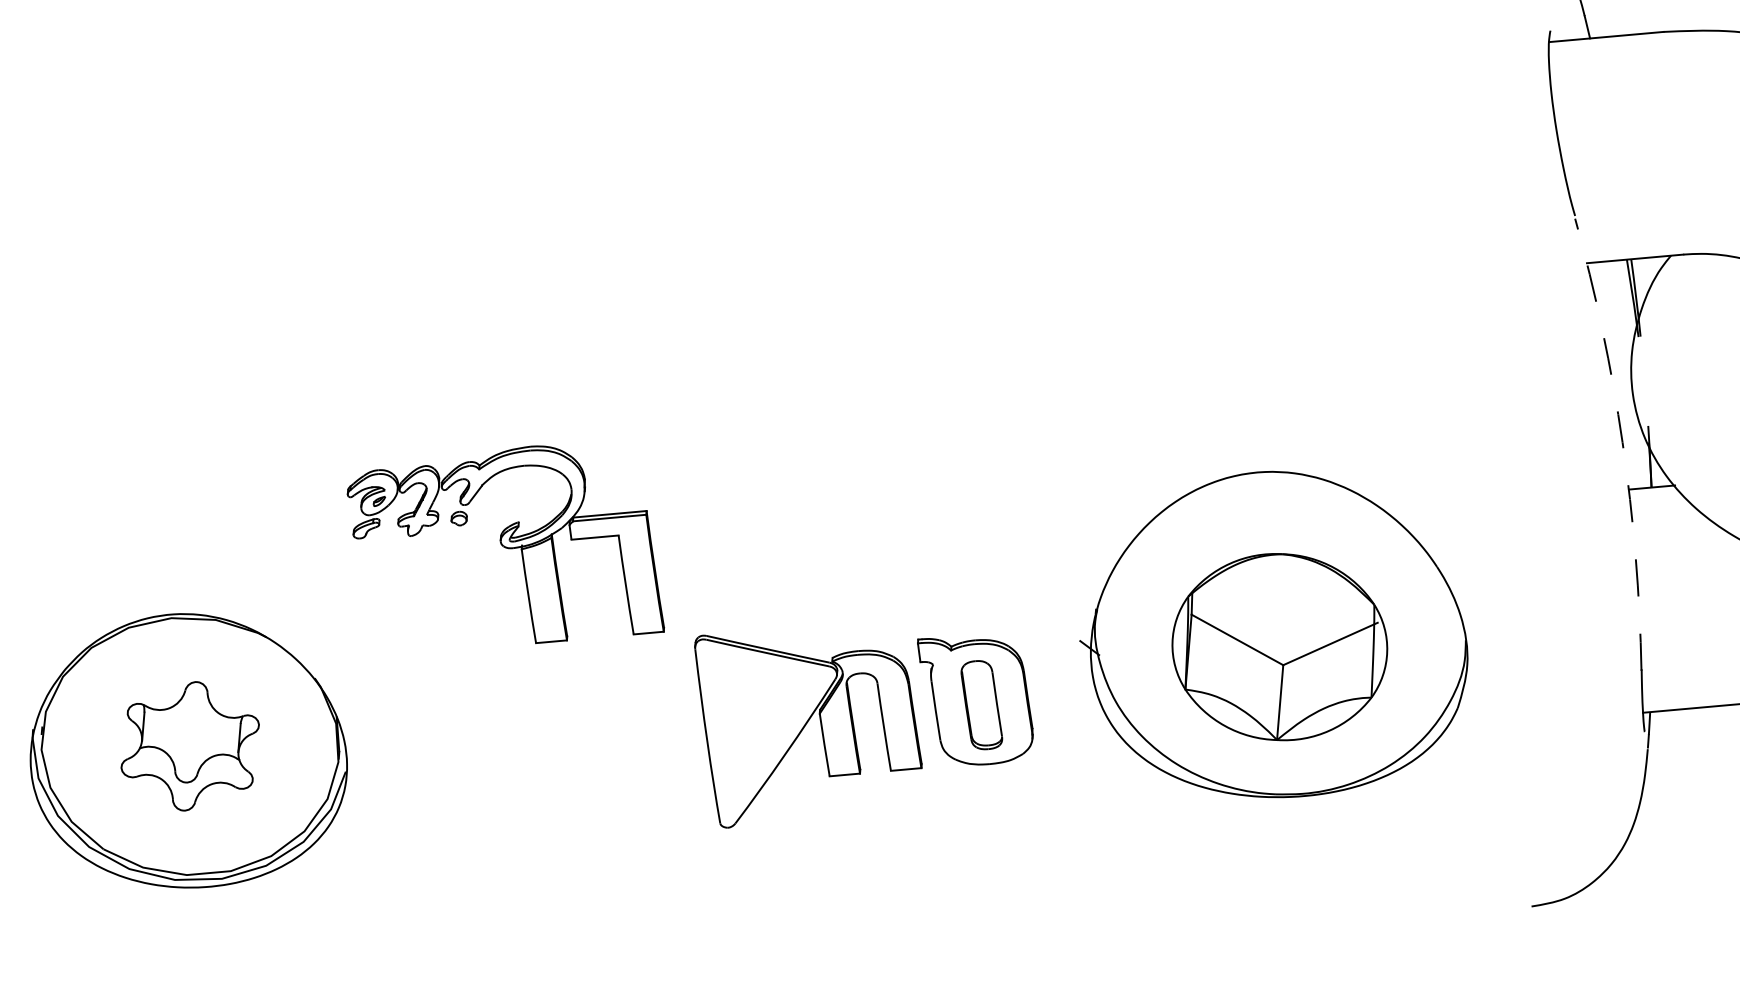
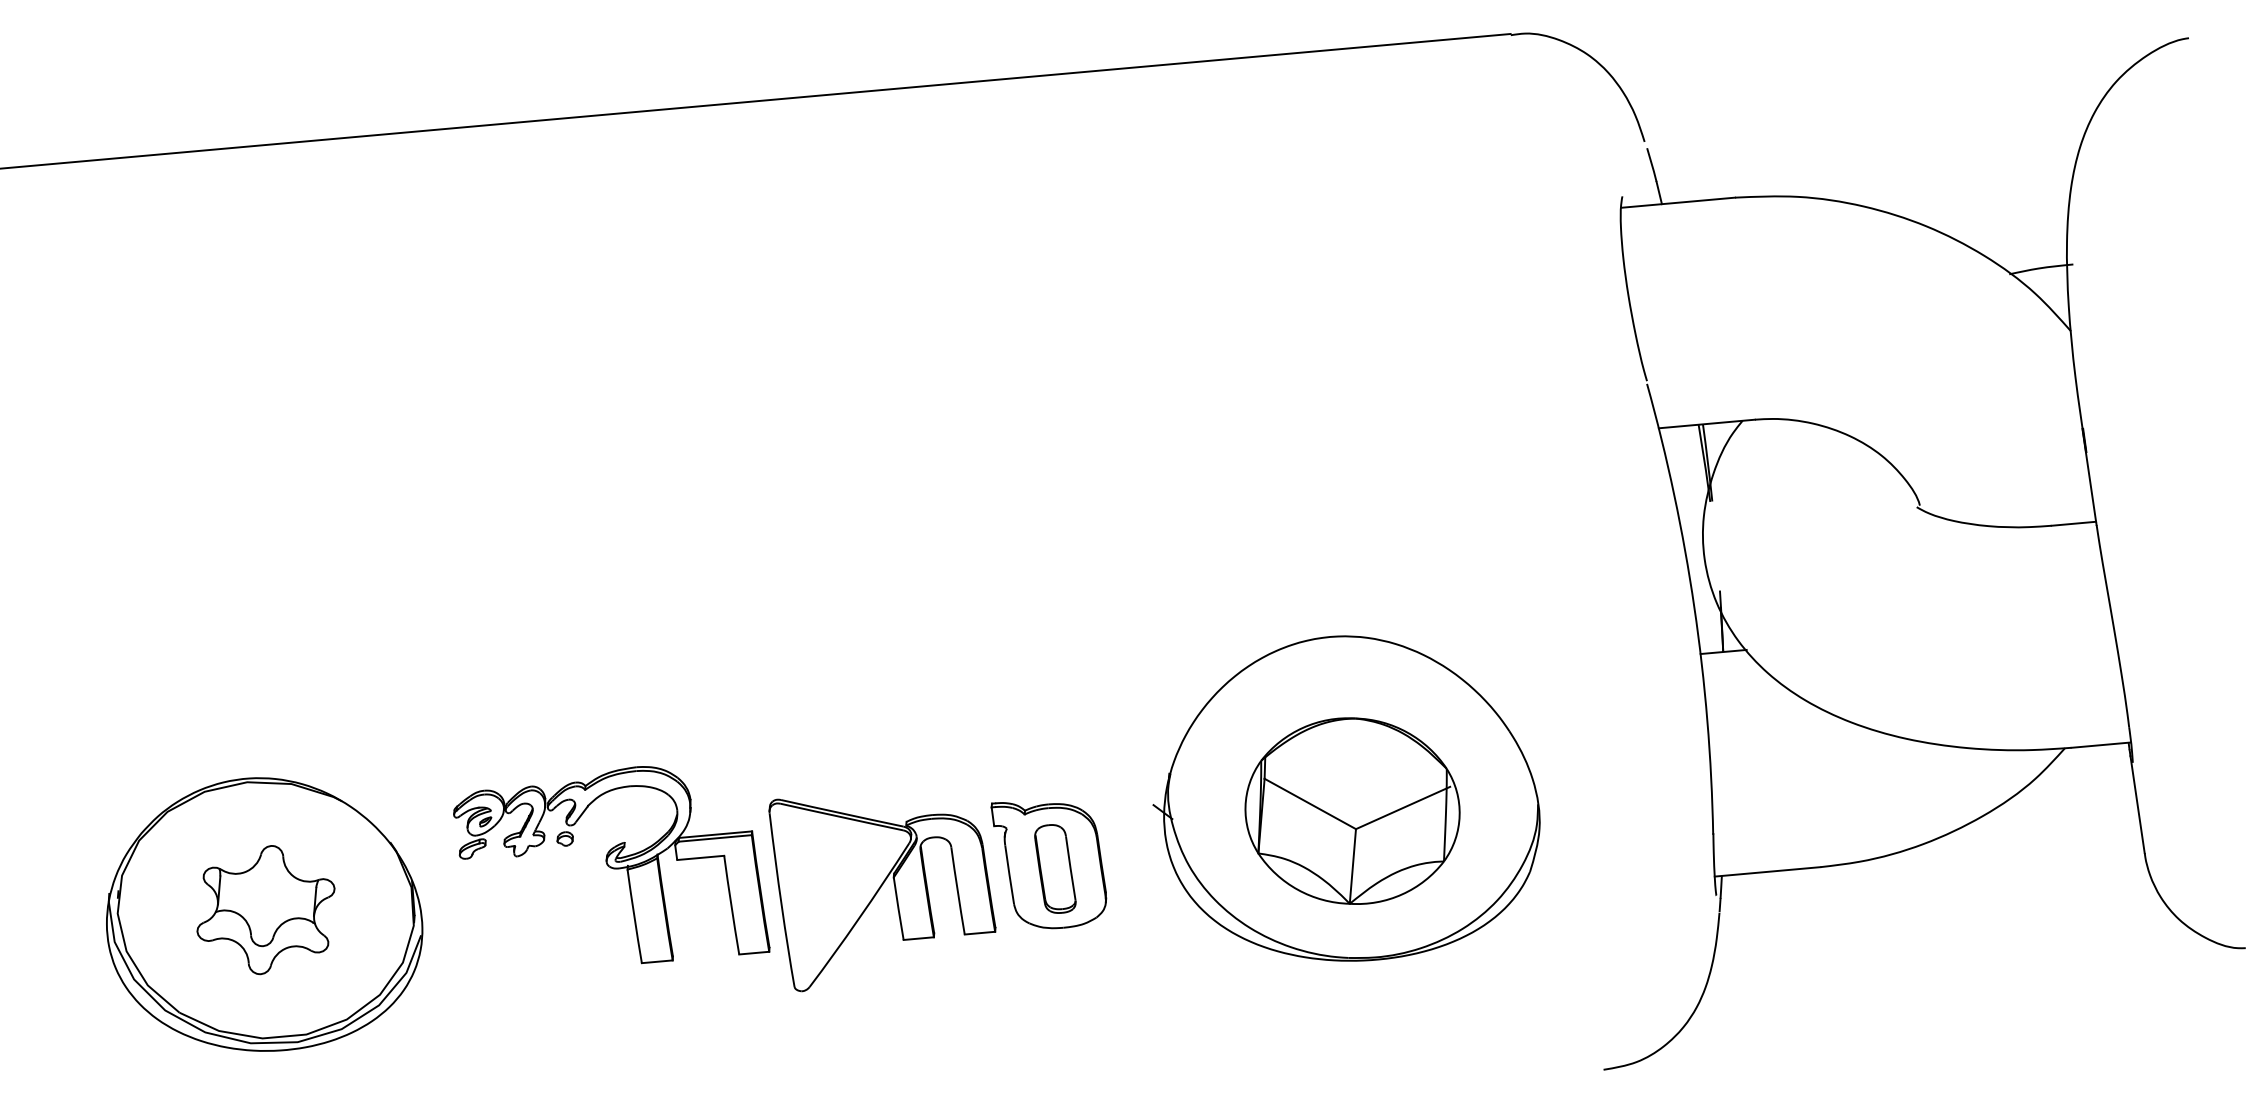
arc: (1622, 442) -> (1694, 607), dashed -> solid
part: (505, 545) -> (611, 865), moved

